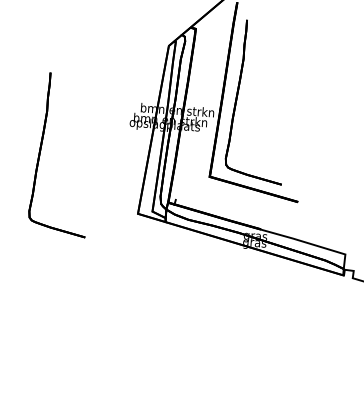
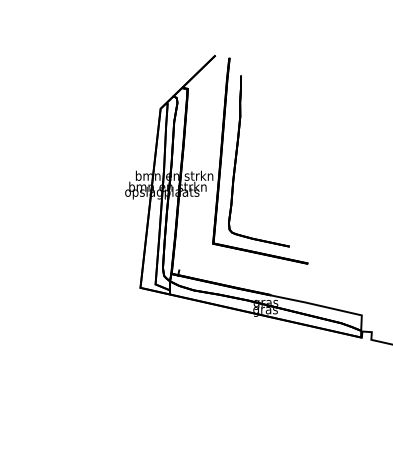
part: (41, 147) -> (34, 225), removed

